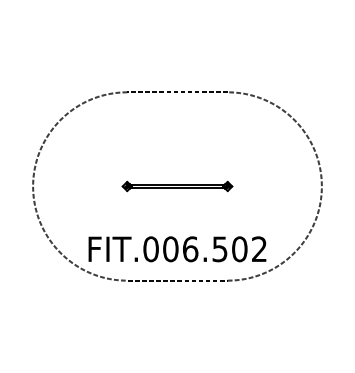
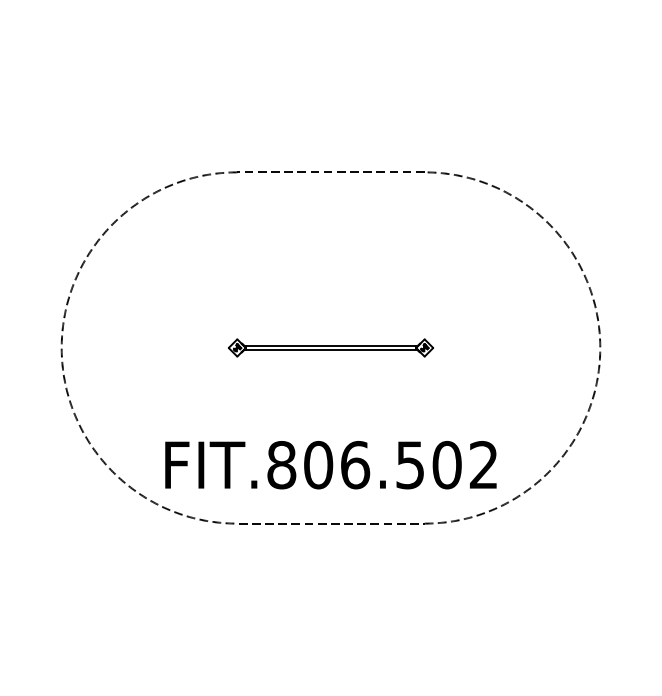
text: (150, 248) -> (280, 463), FIT.006.502 -> FIT.806.502

